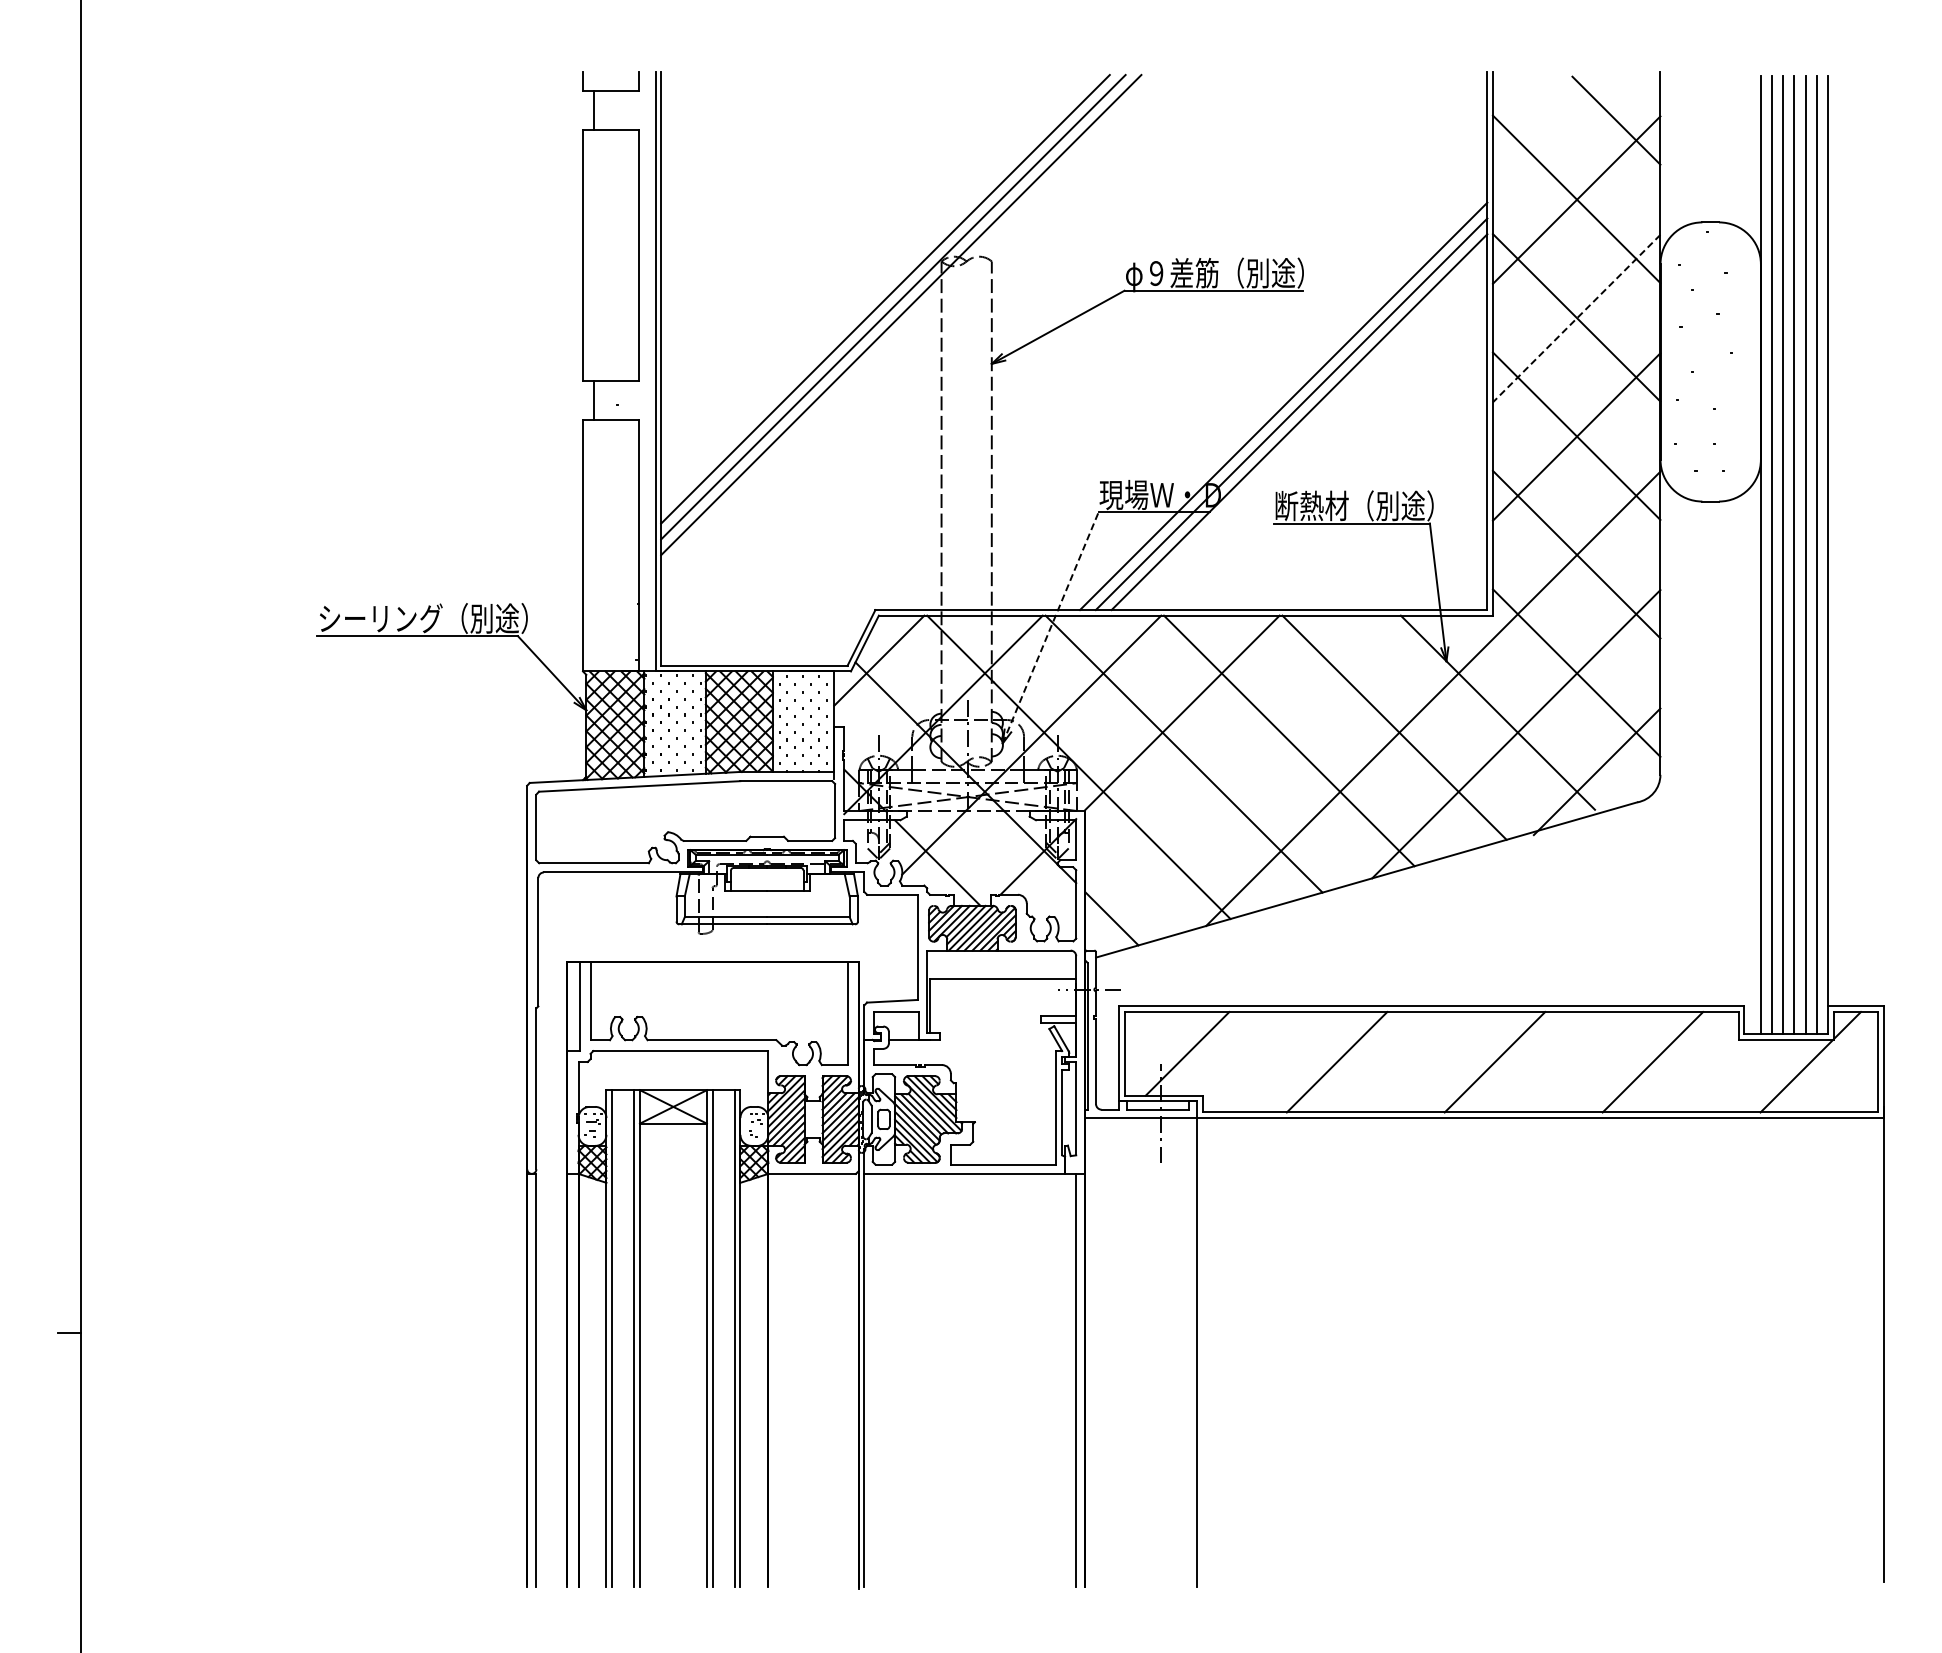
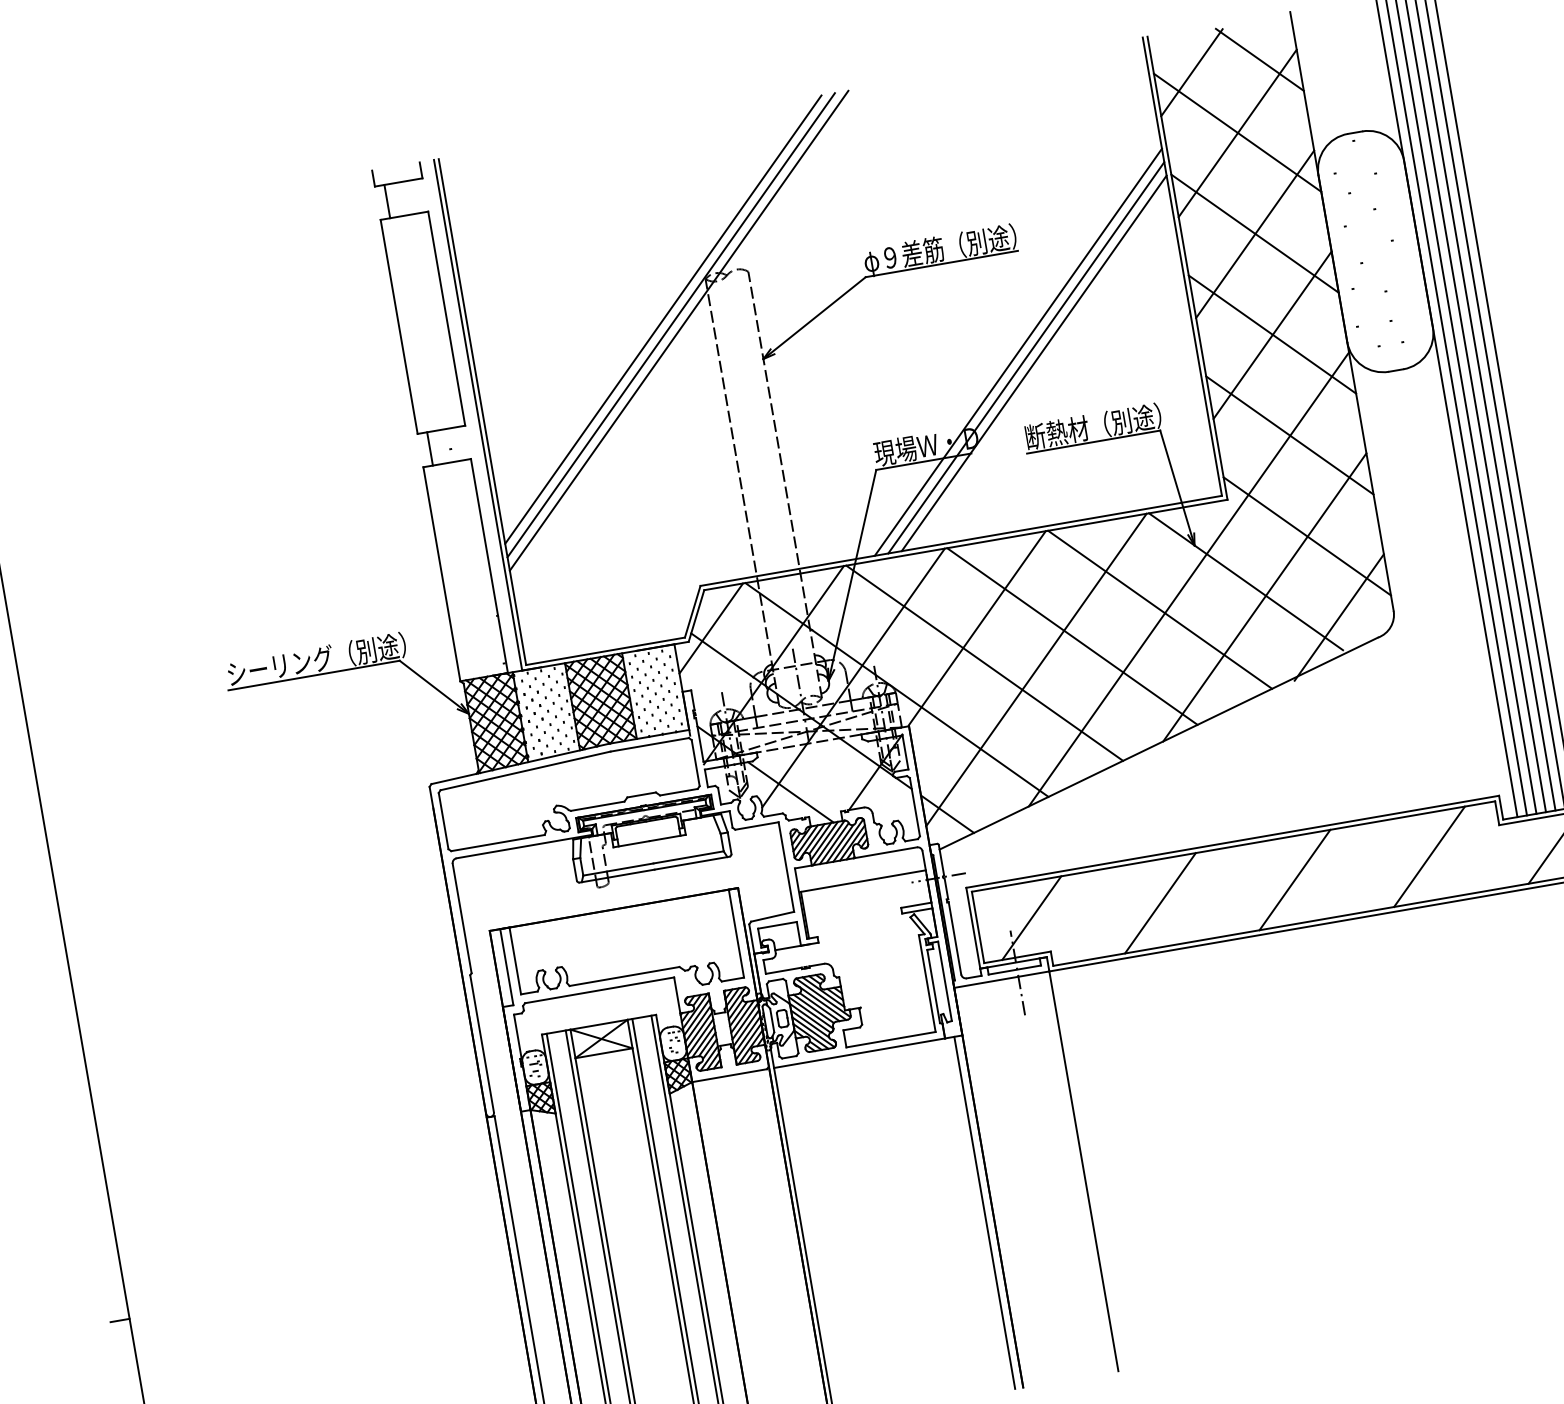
line: (1536, 121) -> (1191, 72), added
line: (1576, 318) -> (1254, 234), dashed -> solid
line: (1050, 627) -> (852, 575), dashed -> solid
line: (1241, 771) -> (1036, 669), added

